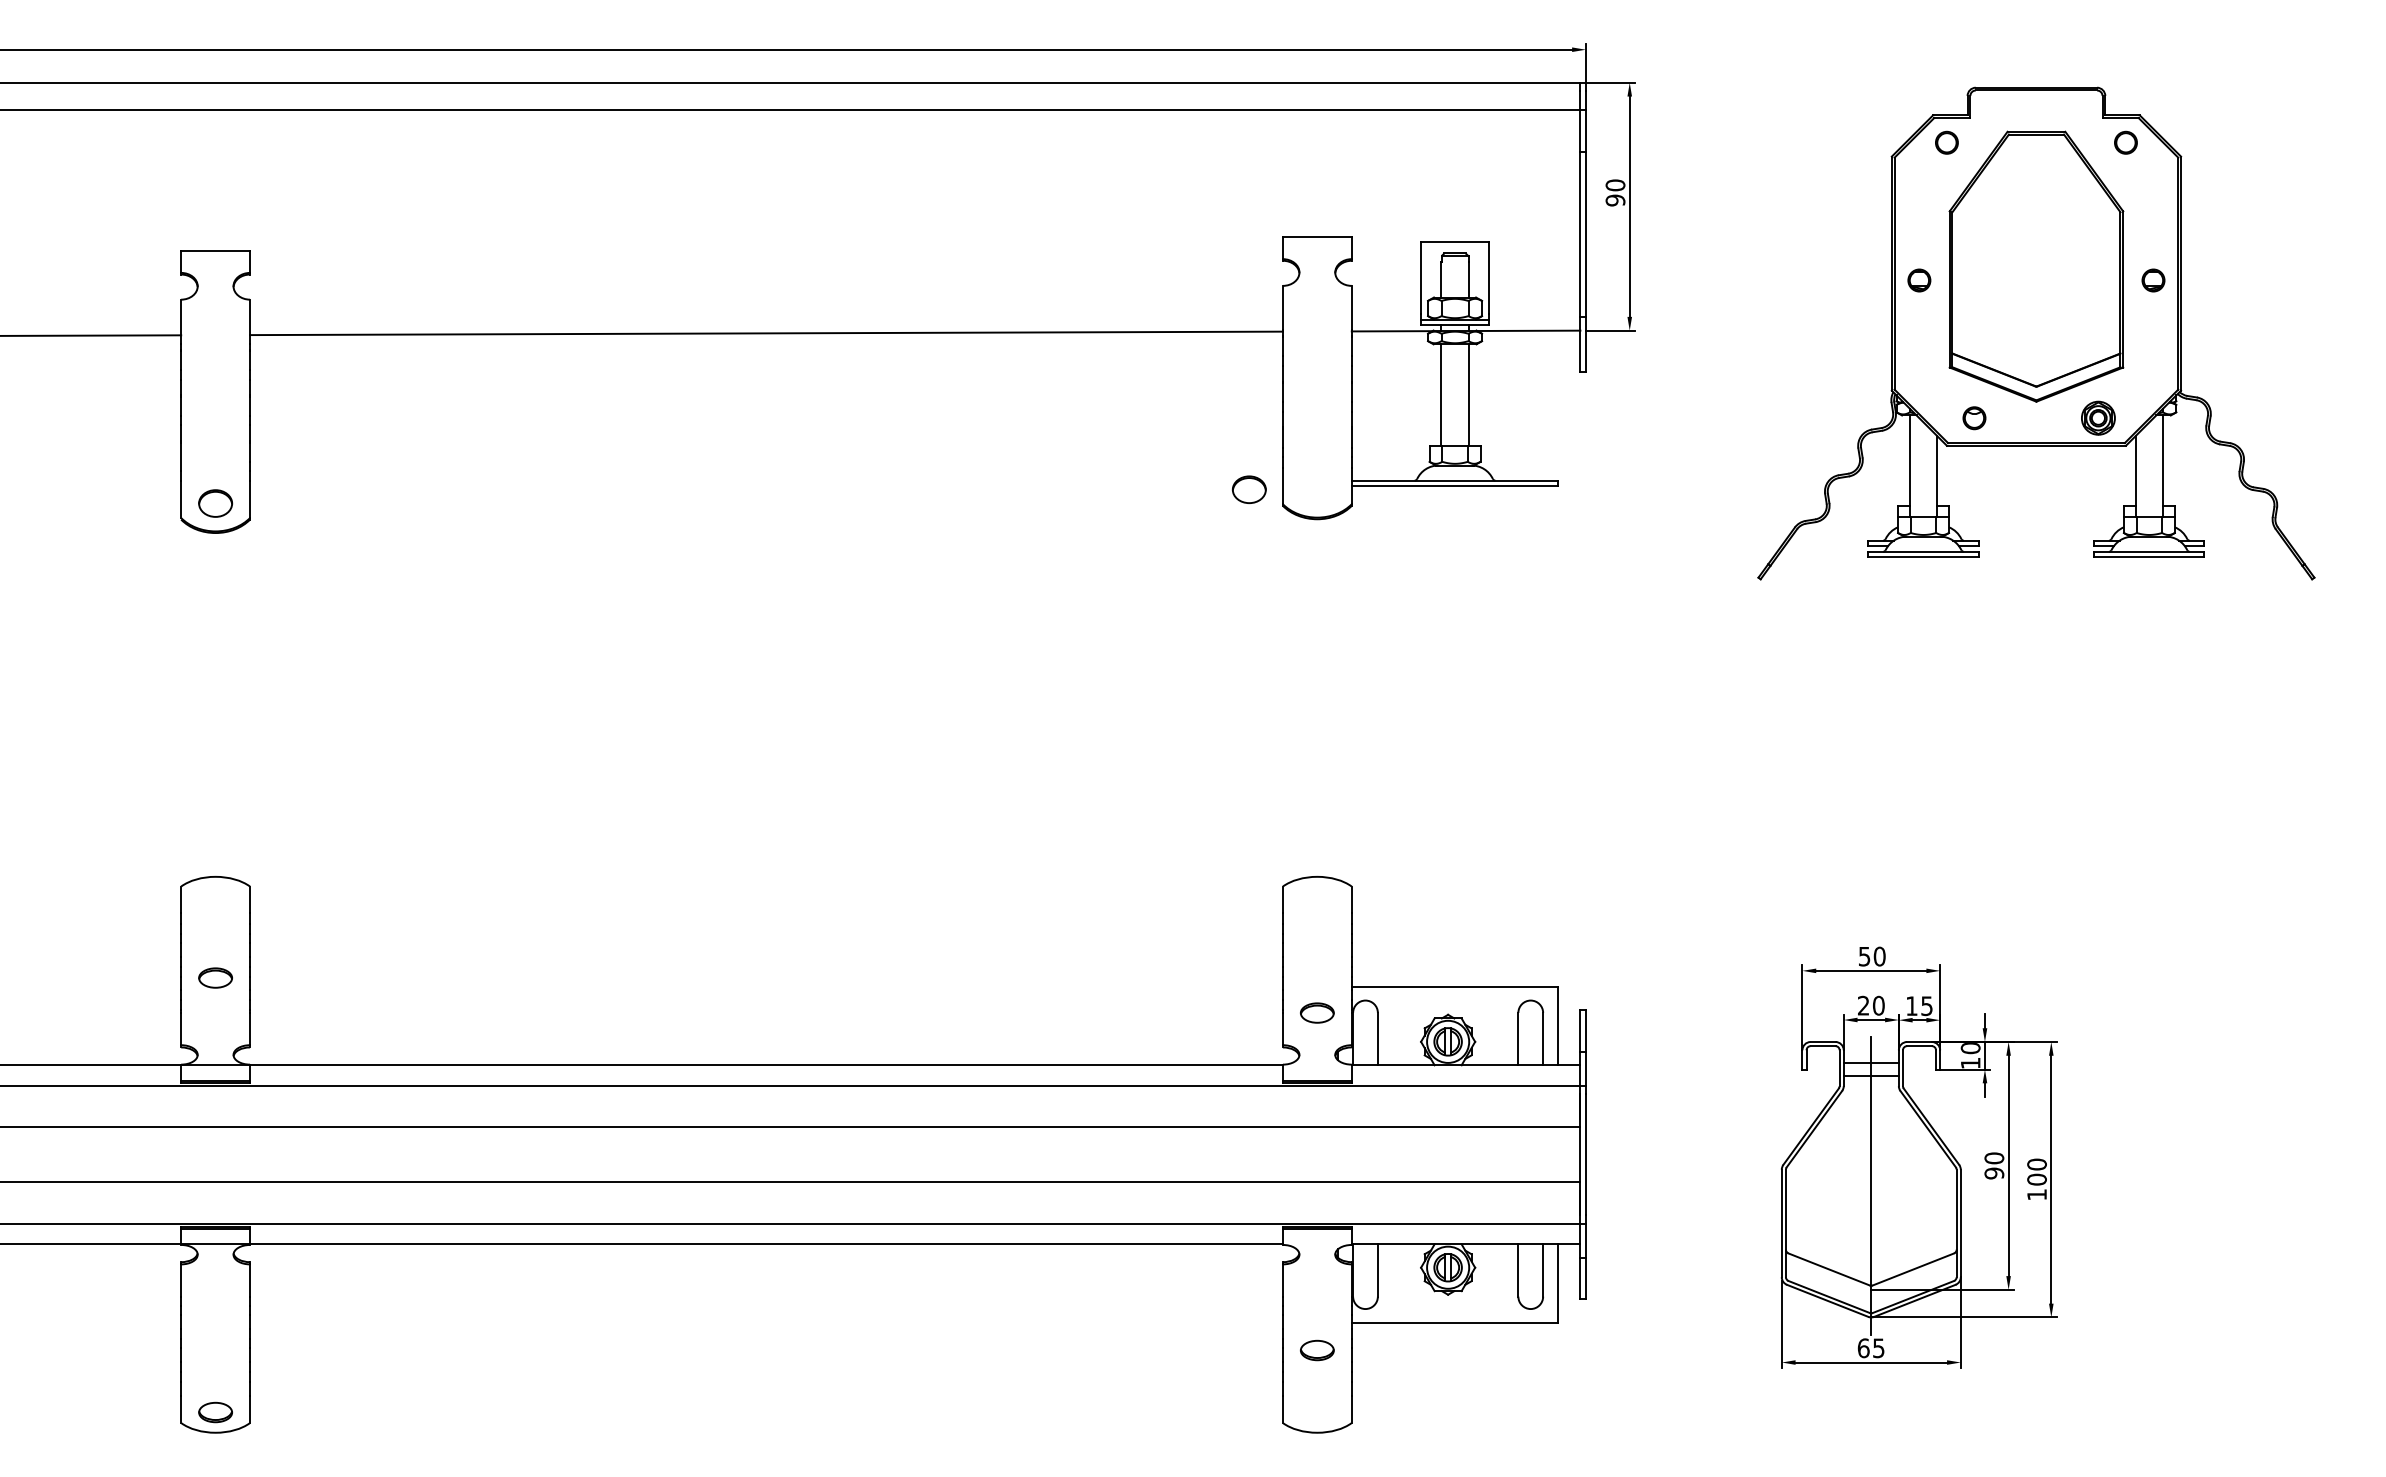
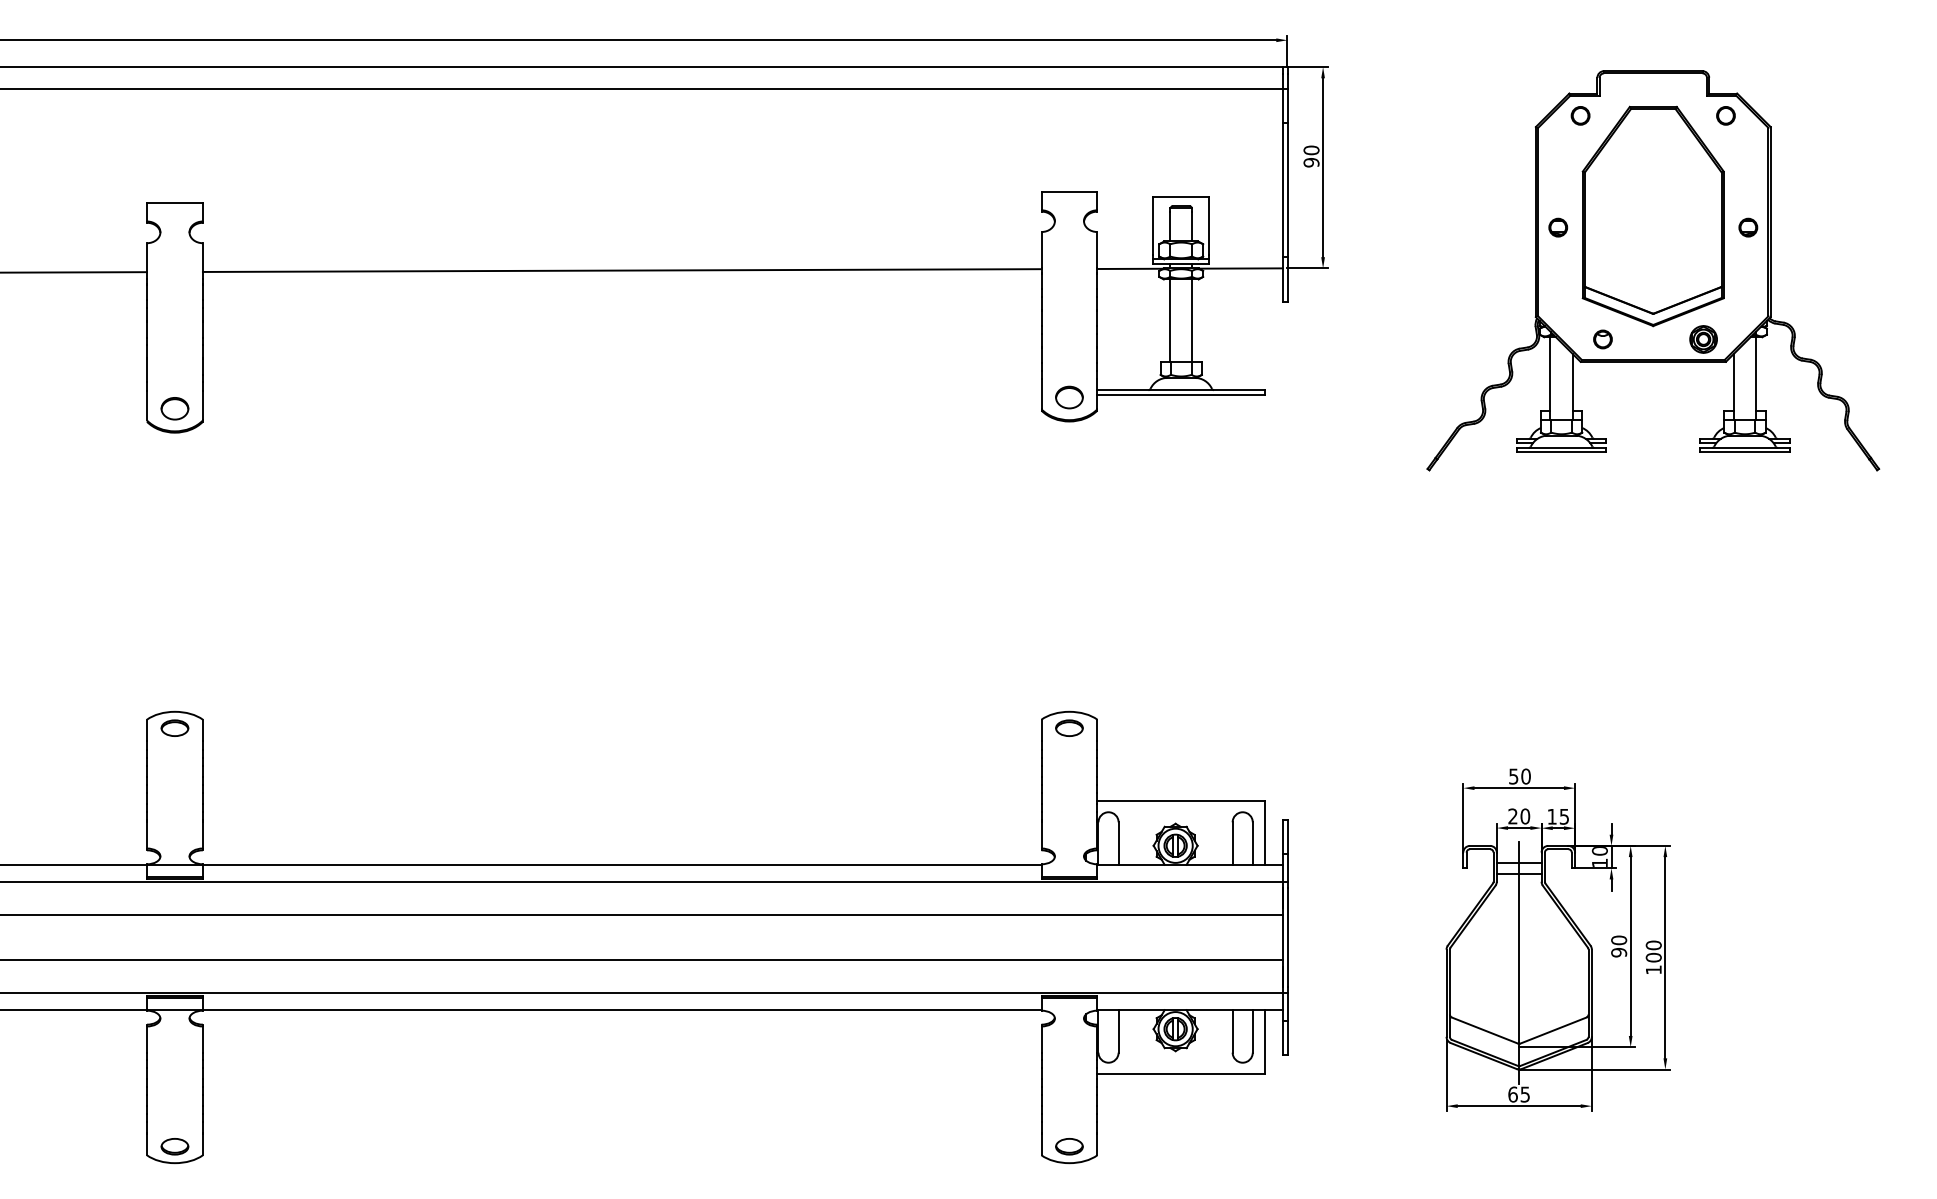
part: (1248, 489) -> (1068, 397), moved
part: (215, 977) -> (174, 727), moved
part: (1317, 1012) -> (1069, 727), moved
part: (1317, 1350) -> (1069, 1146), moved

